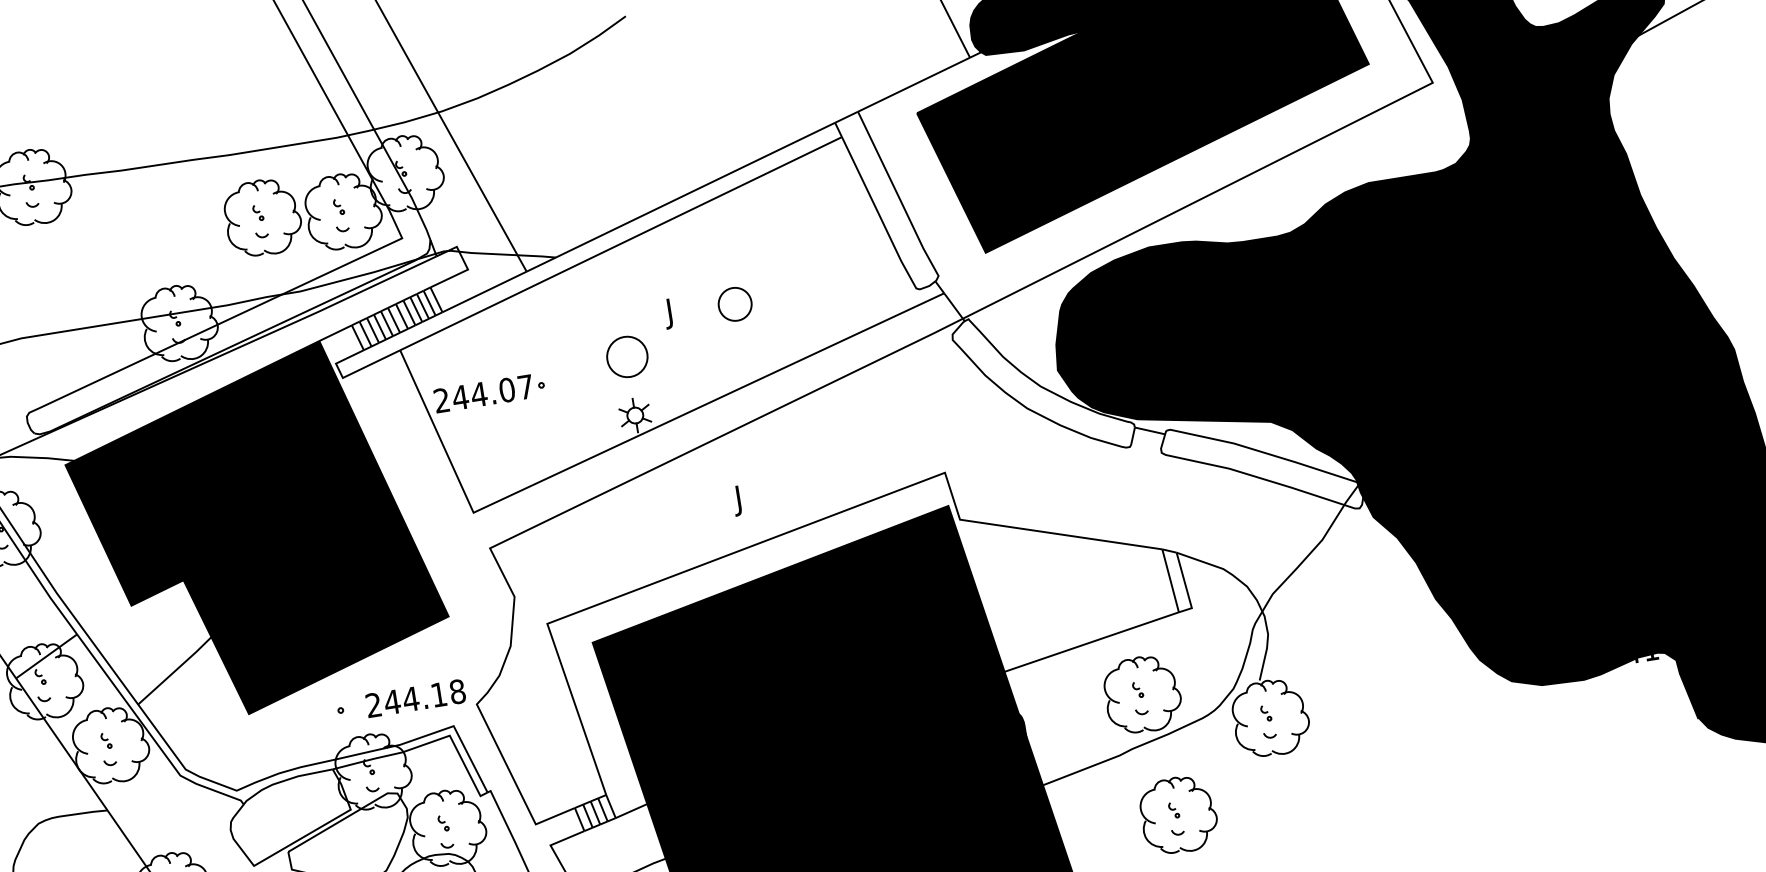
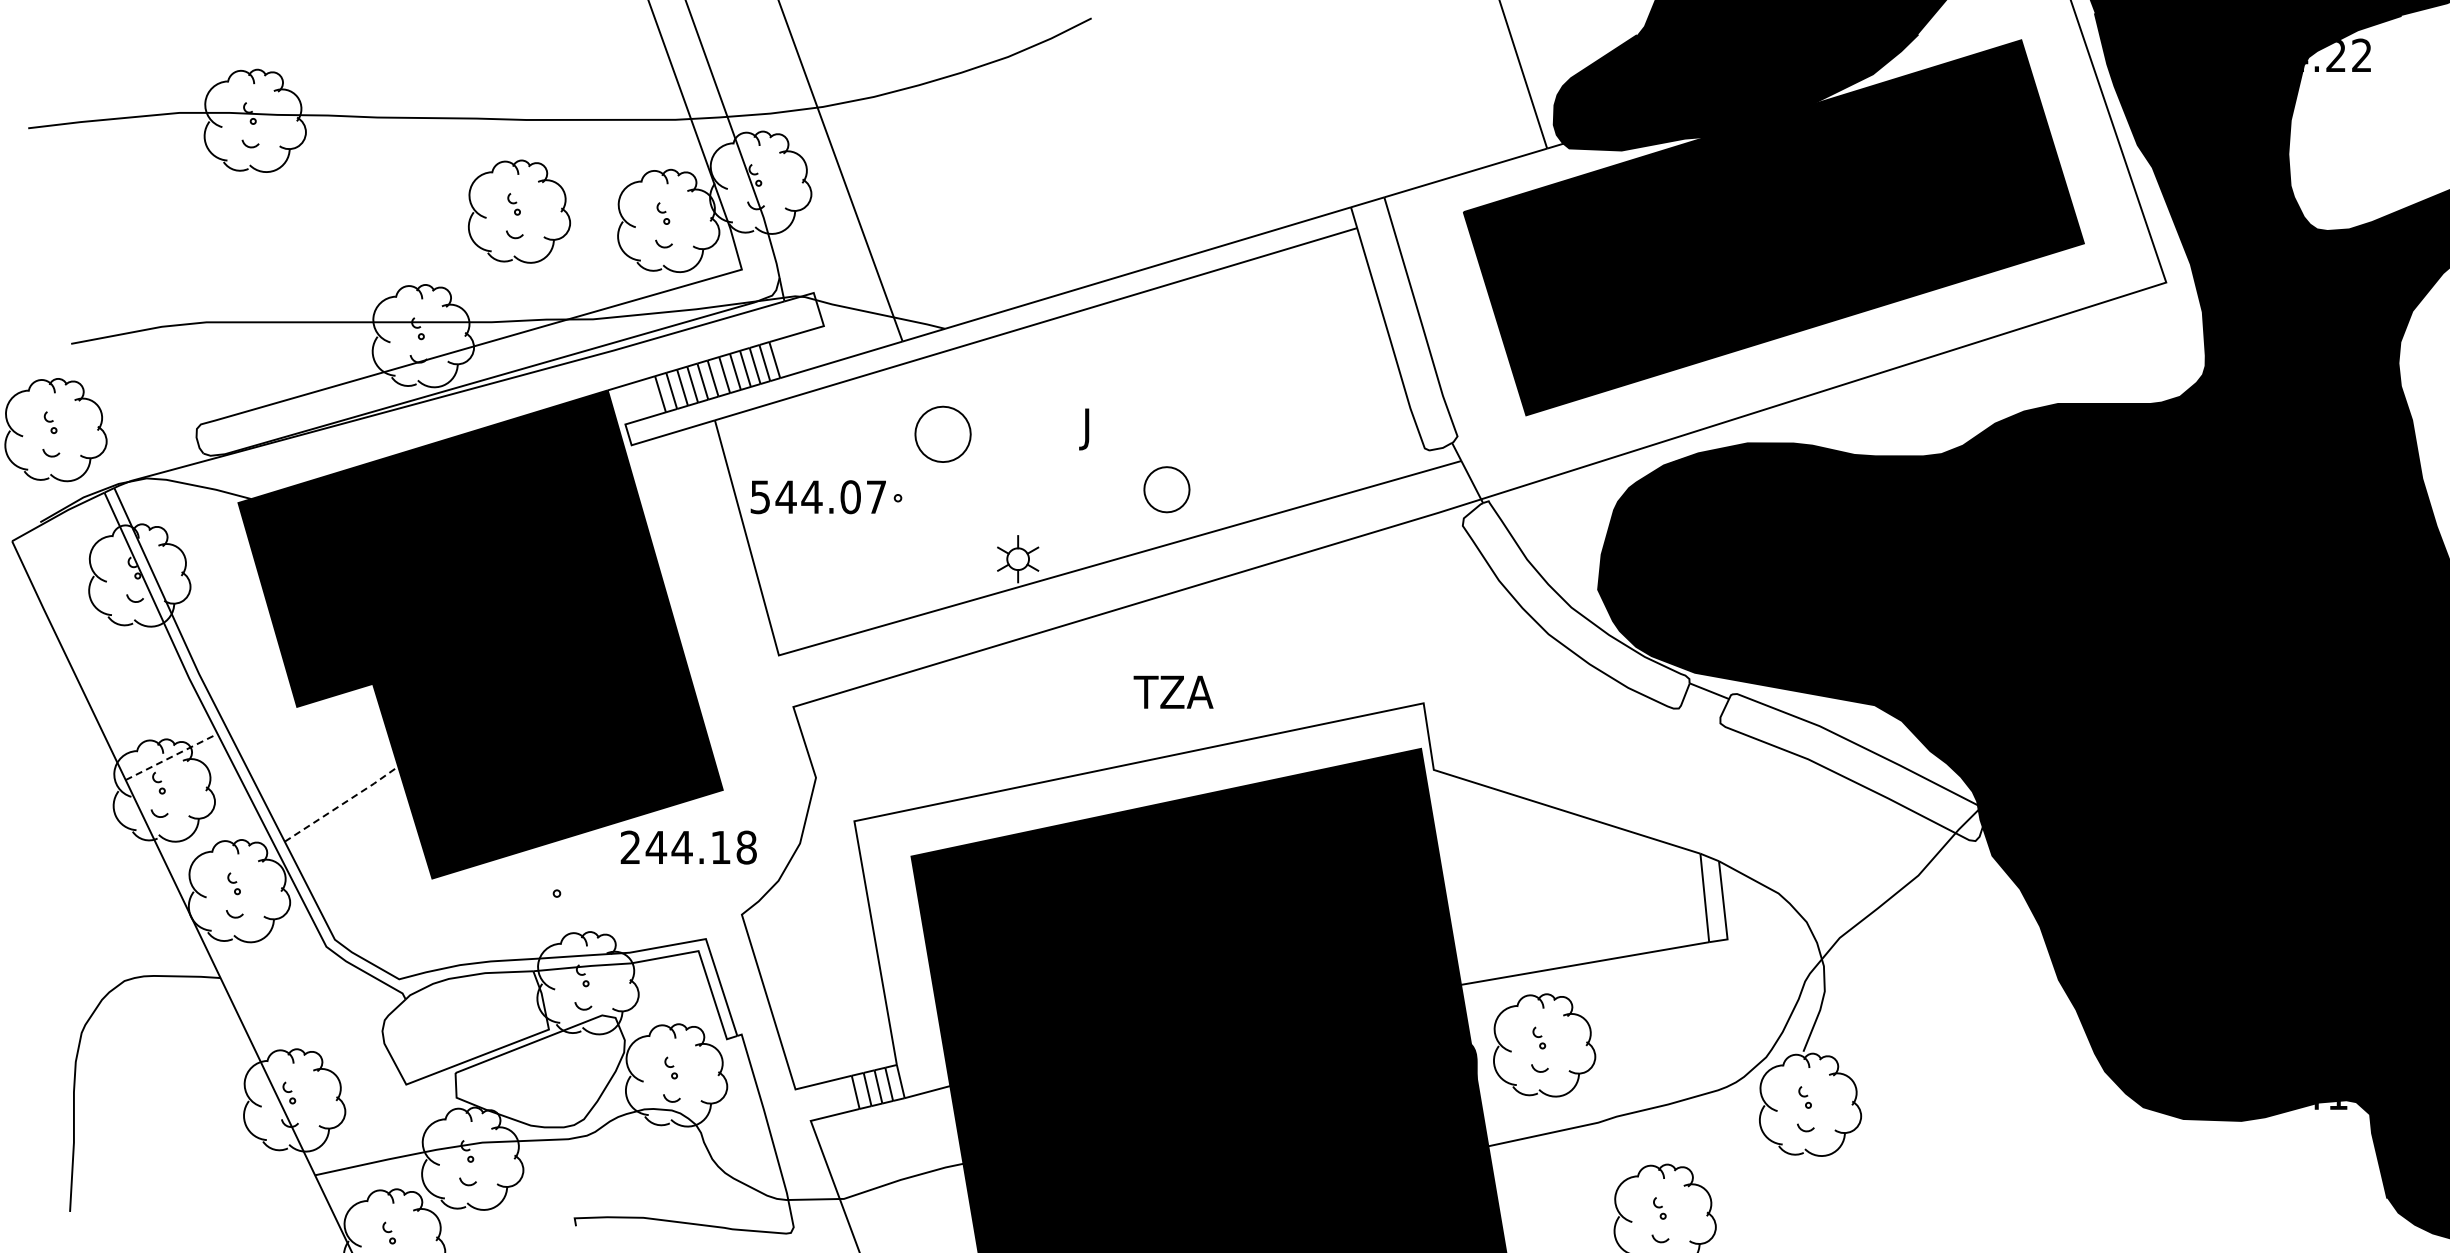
part: (262, 217) -> (519, 211), moved
part: (734, 304) -> (1166, 489), moved
part: (626, 356) -> (942, 433), moved
text: (441, 400) -> (759, 497), 244.07 -> 544.07
text: (762, 496) -> (1172, 696), J -> TZA
line: (47, 655) -> (172, 756), solid -> dashed
line: (175, 670) -> (342, 804), solid -> dashed
part: (1142, 694) -> (1544, 1045), moved
text: (415, 698) -> (688, 847), moved

